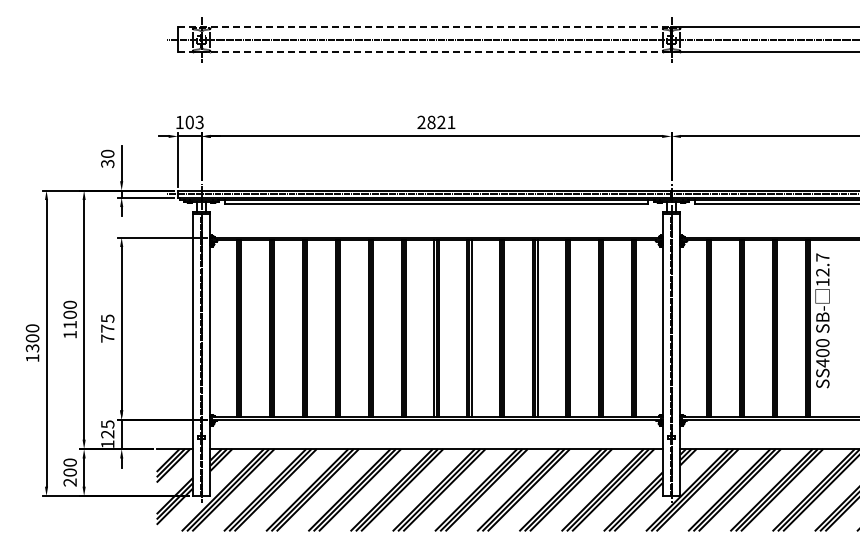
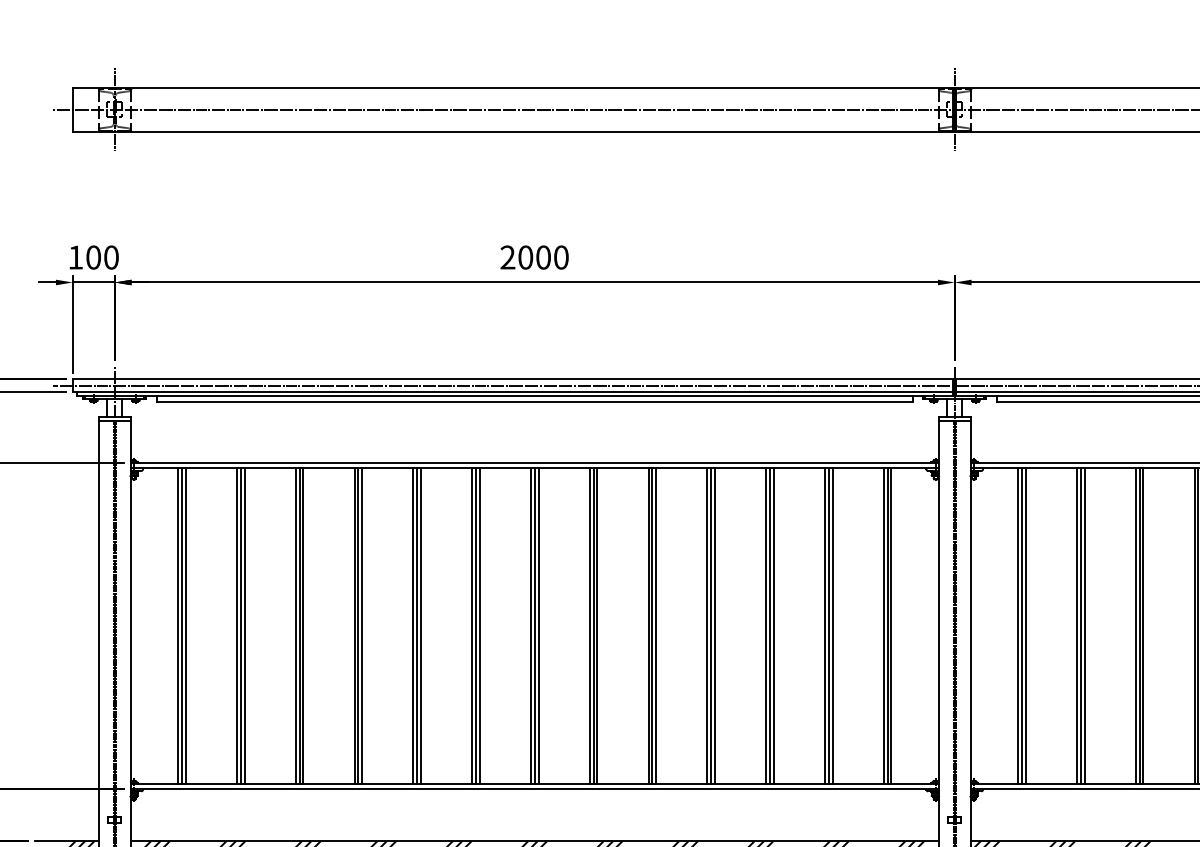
line: (424, 27) -> (513, 87), dashed -> solid
line: (424, 52) -> (513, 132), dashed -> solid
text: (199, 122) -> (111, 257), 103 -> 100
text: (441, 122) -> (543, 257), 2821 -> 2000

